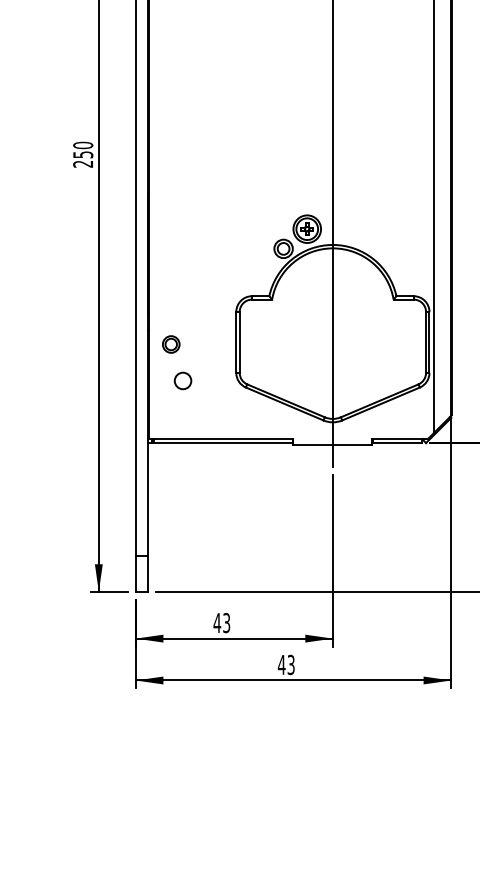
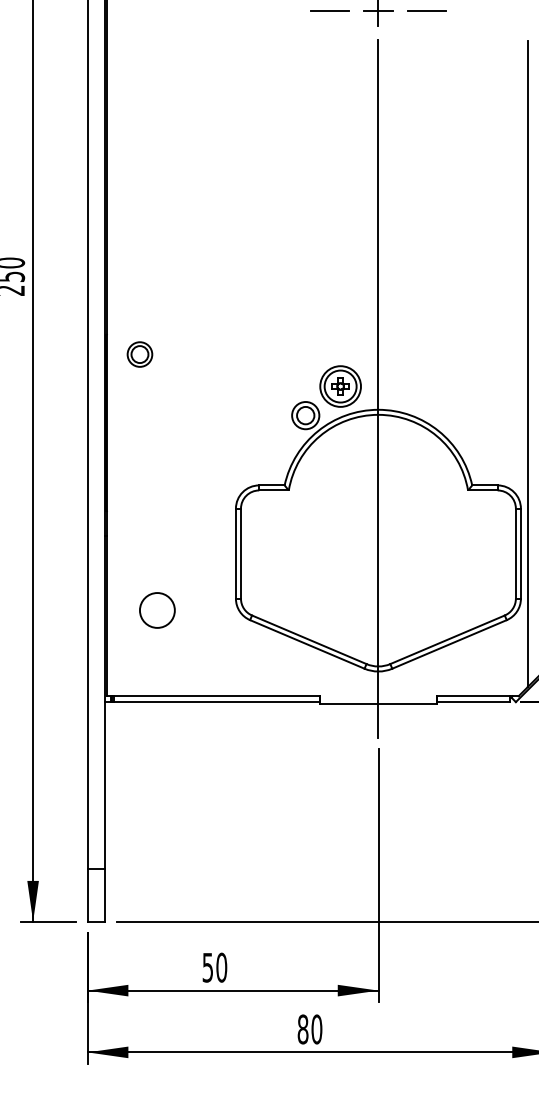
part: (171, 344) -> (140, 354), moved
circle: (182, 380) -> (156, 609), size x1.43
text: (221, 623) -> (214, 968), 43 -> 50
text: (286, 664) -> (309, 1028), 43 -> 80

